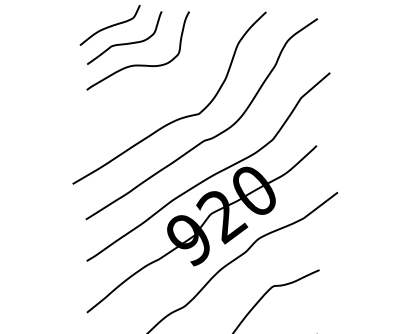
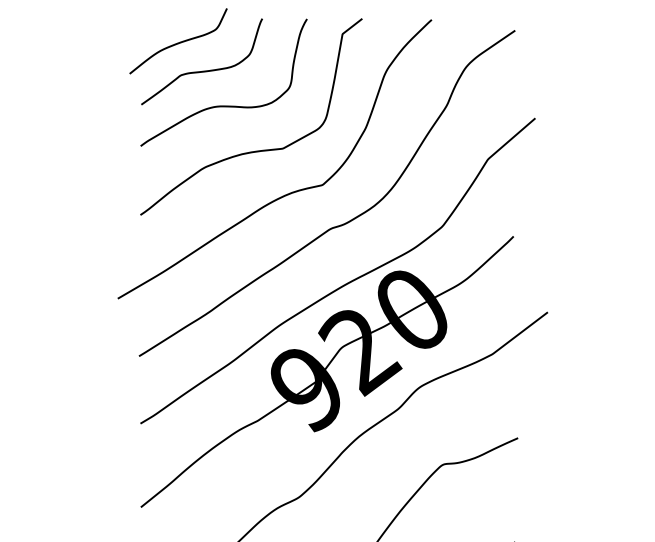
curve: (155, 92) -> (252, 150), added

